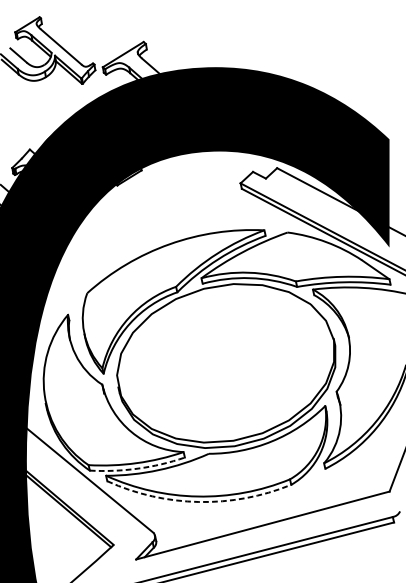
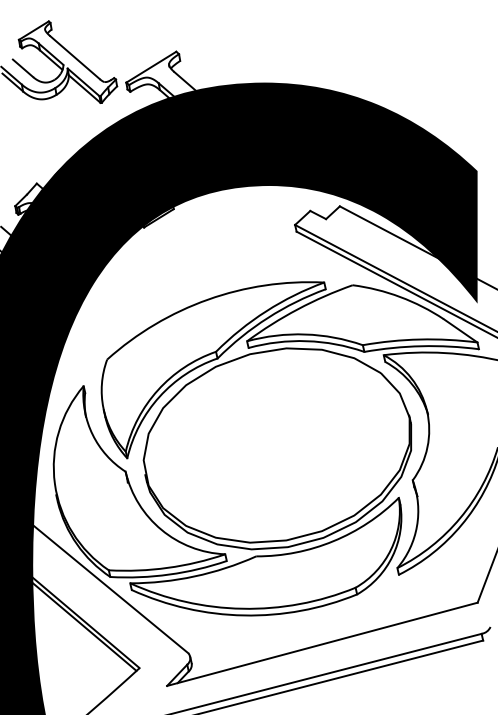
arc: (138, 468) -> (169, 574), dashed -> solid
arc: (198, 502) -> (243, 615), dashed -> solid

